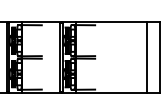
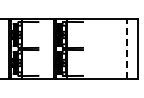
line: (147, 56) -> (126, 48), solid -> dashed

